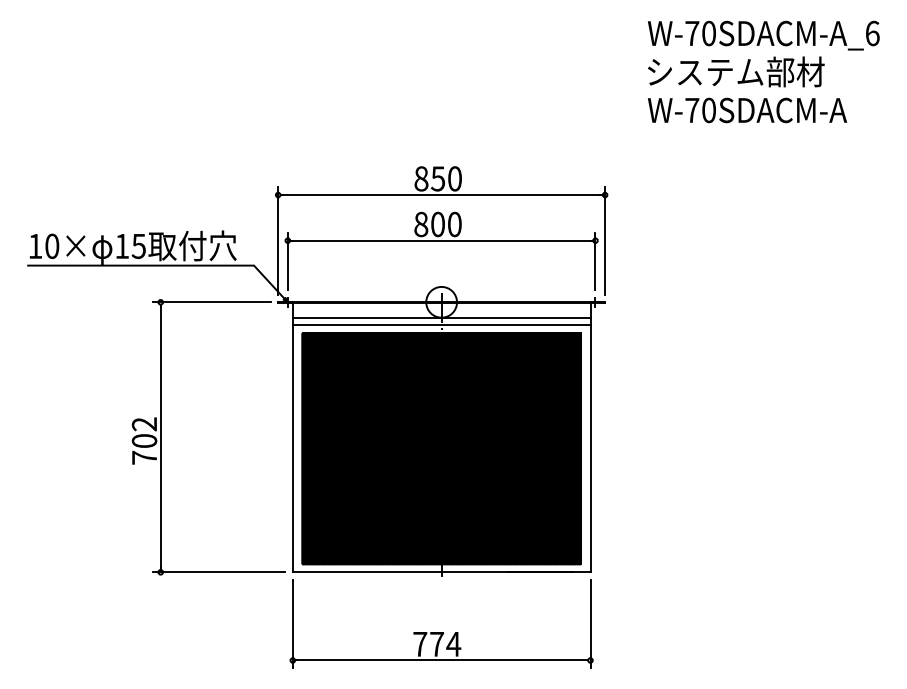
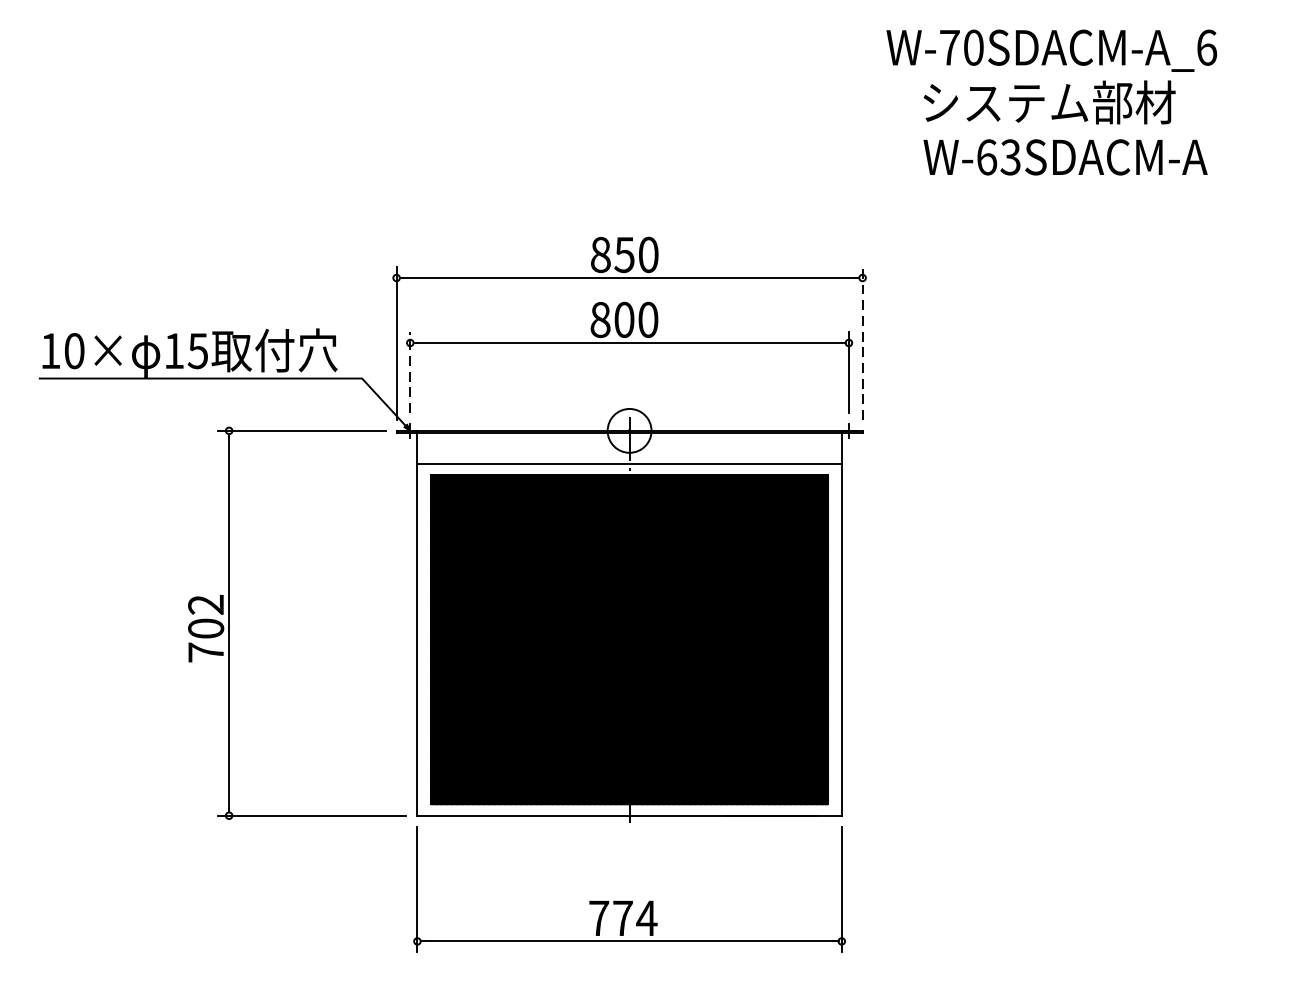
text: (763, 35) -> (1051, 50), moved
text: (700, 110) -> (998, 157), W-70SDACM-A -> W-63SDACM-A
line: (605, 241) -> (863, 344), solid -> dashed
line: (287, 260) -> (409, 371), solid -> dashed
line: (441, 317) -> (629, 452), removed

